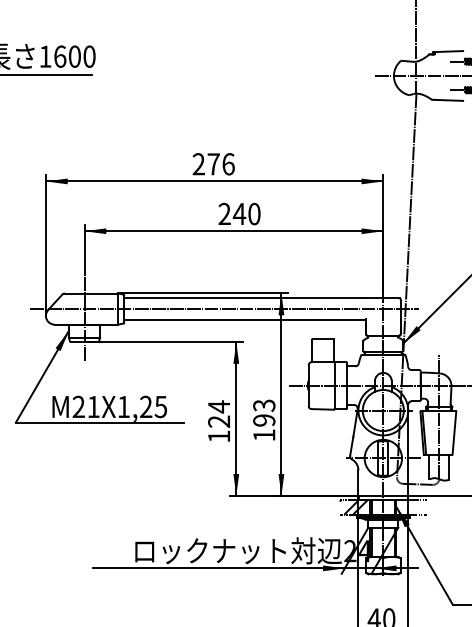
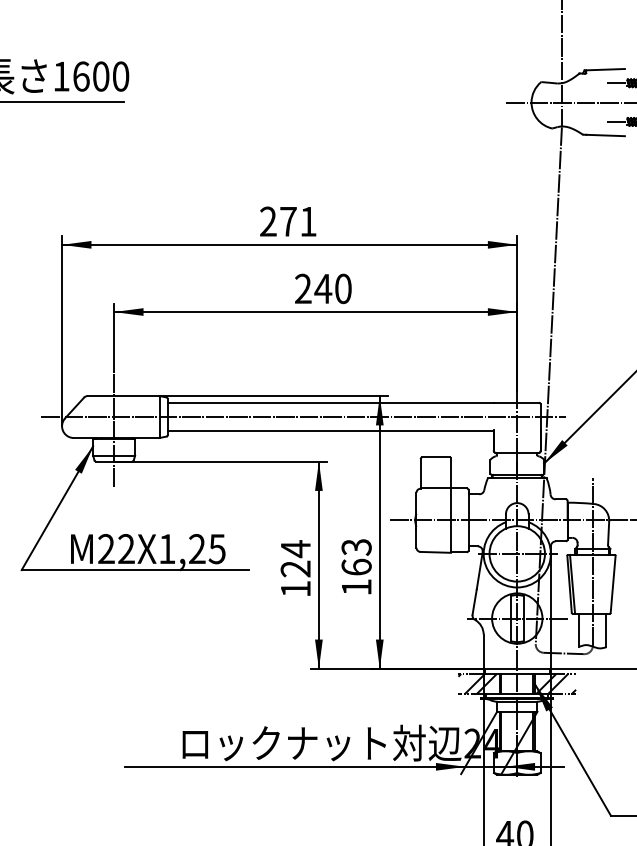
text: (228, 164) -> (308, 221), 276 -> 271
text: (93, 406) -> (126, 548), M21X1,25 -> M22X1,25
text: (264, 419) -> (356, 566), 193 -> 163
hatch: (412, 507) -> (556, 684), added

